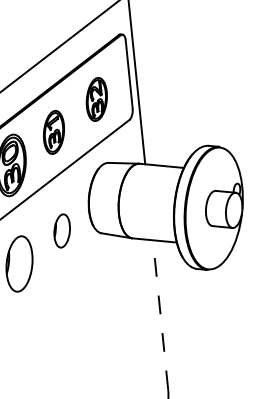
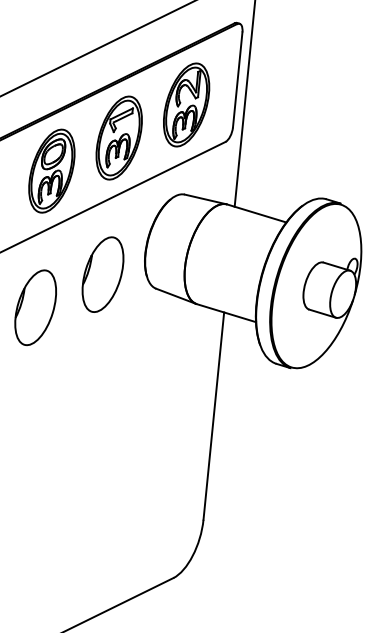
part: (96, 99) -> (186, 104), size x1.43
part: (53, 132) -> (118, 137), size x1.43
part: (61, 230) -> (102, 274), size x1.67
line: (160, 314) -> (213, 415), dashed -> solid

